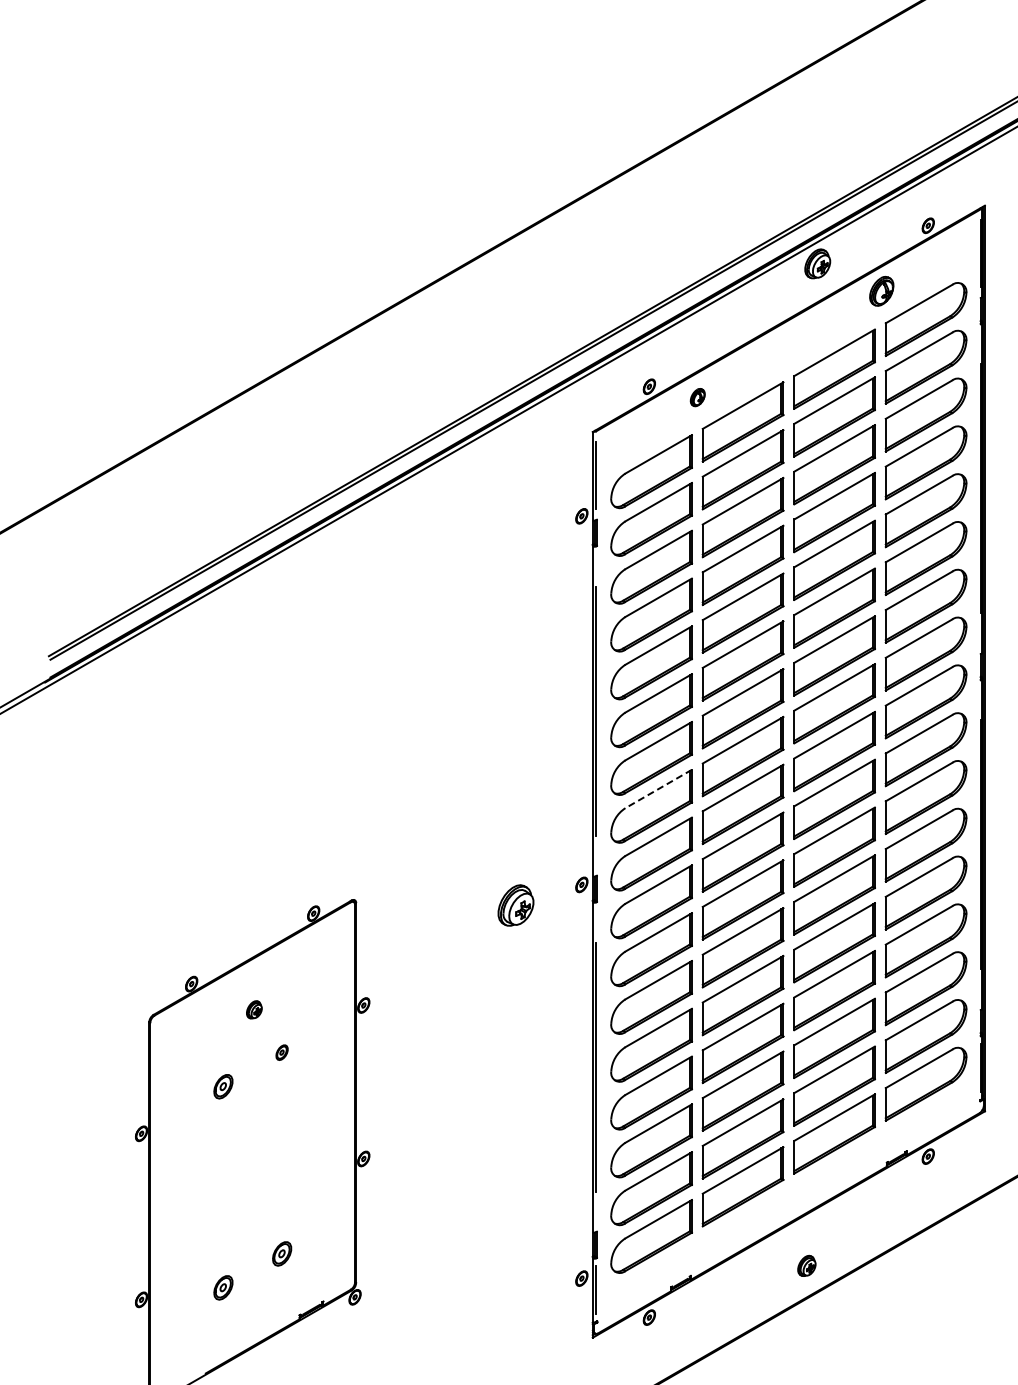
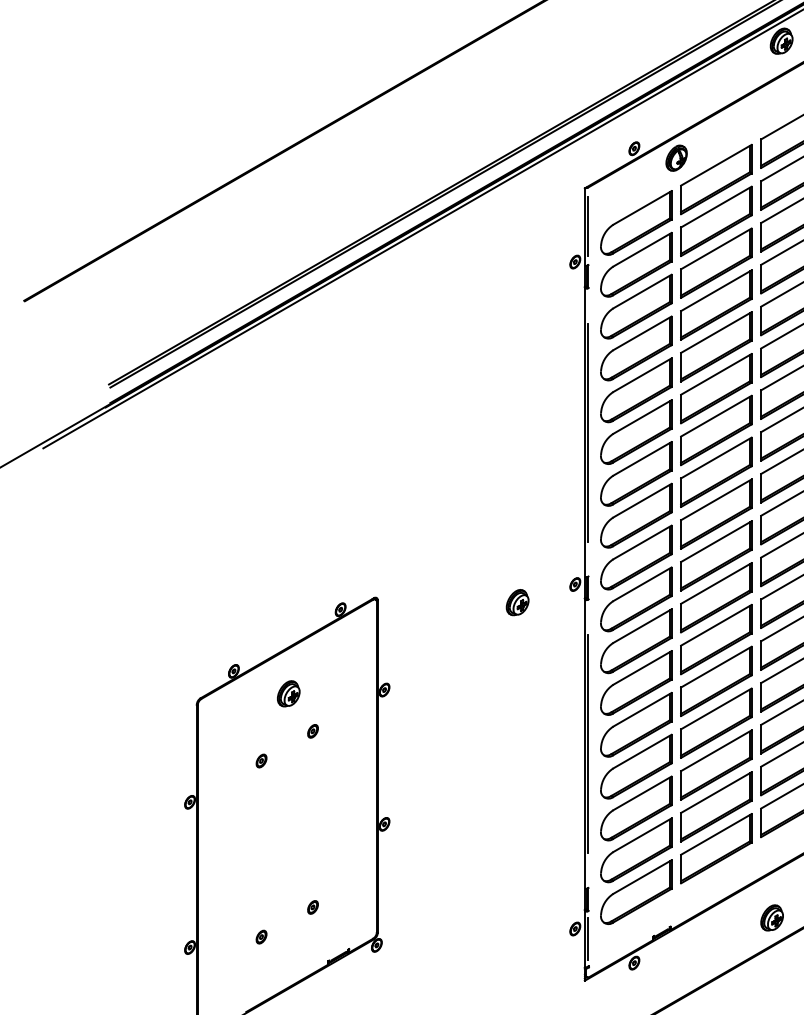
part: (697, 397) -> (676, 158), size x1.67
line: (658, 789) -> (642, 501), dashed -> solid
part: (515, 905) -> (517, 602), size x0.71
part: (254, 1009) -> (288, 693), size x1.67
part: (222, 1086) -> (260, 760), size x0.62
part: (281, 1253) -> (312, 907), size x0.62
part: (806, 1265) -> (771, 917), size x1.43
part: (222, 1287) -> (260, 936), size x0.62

